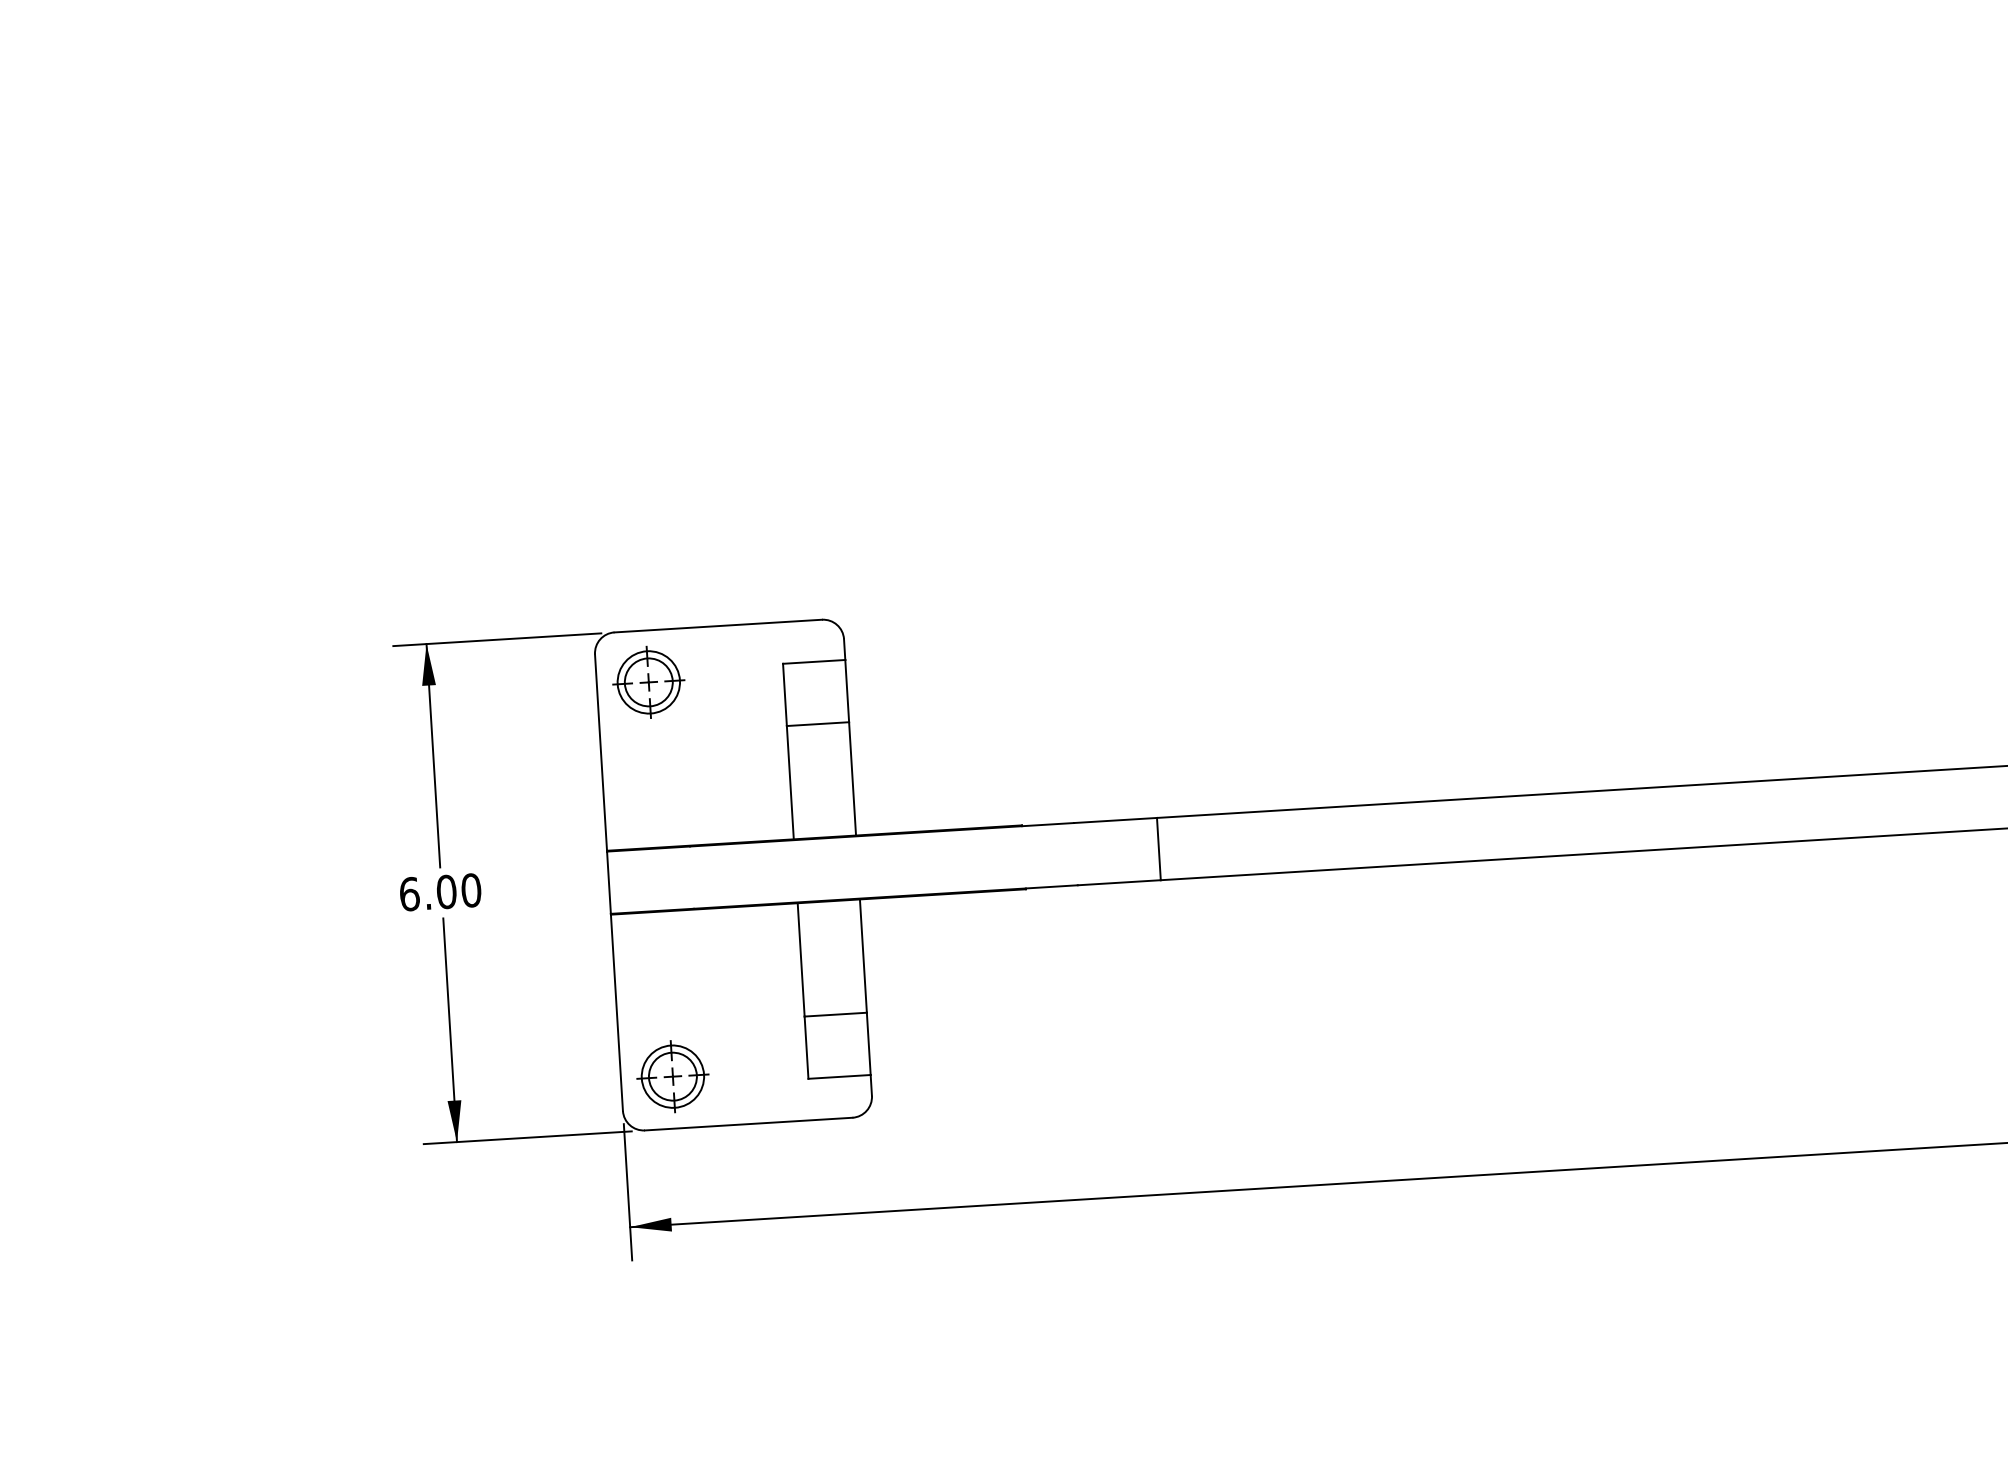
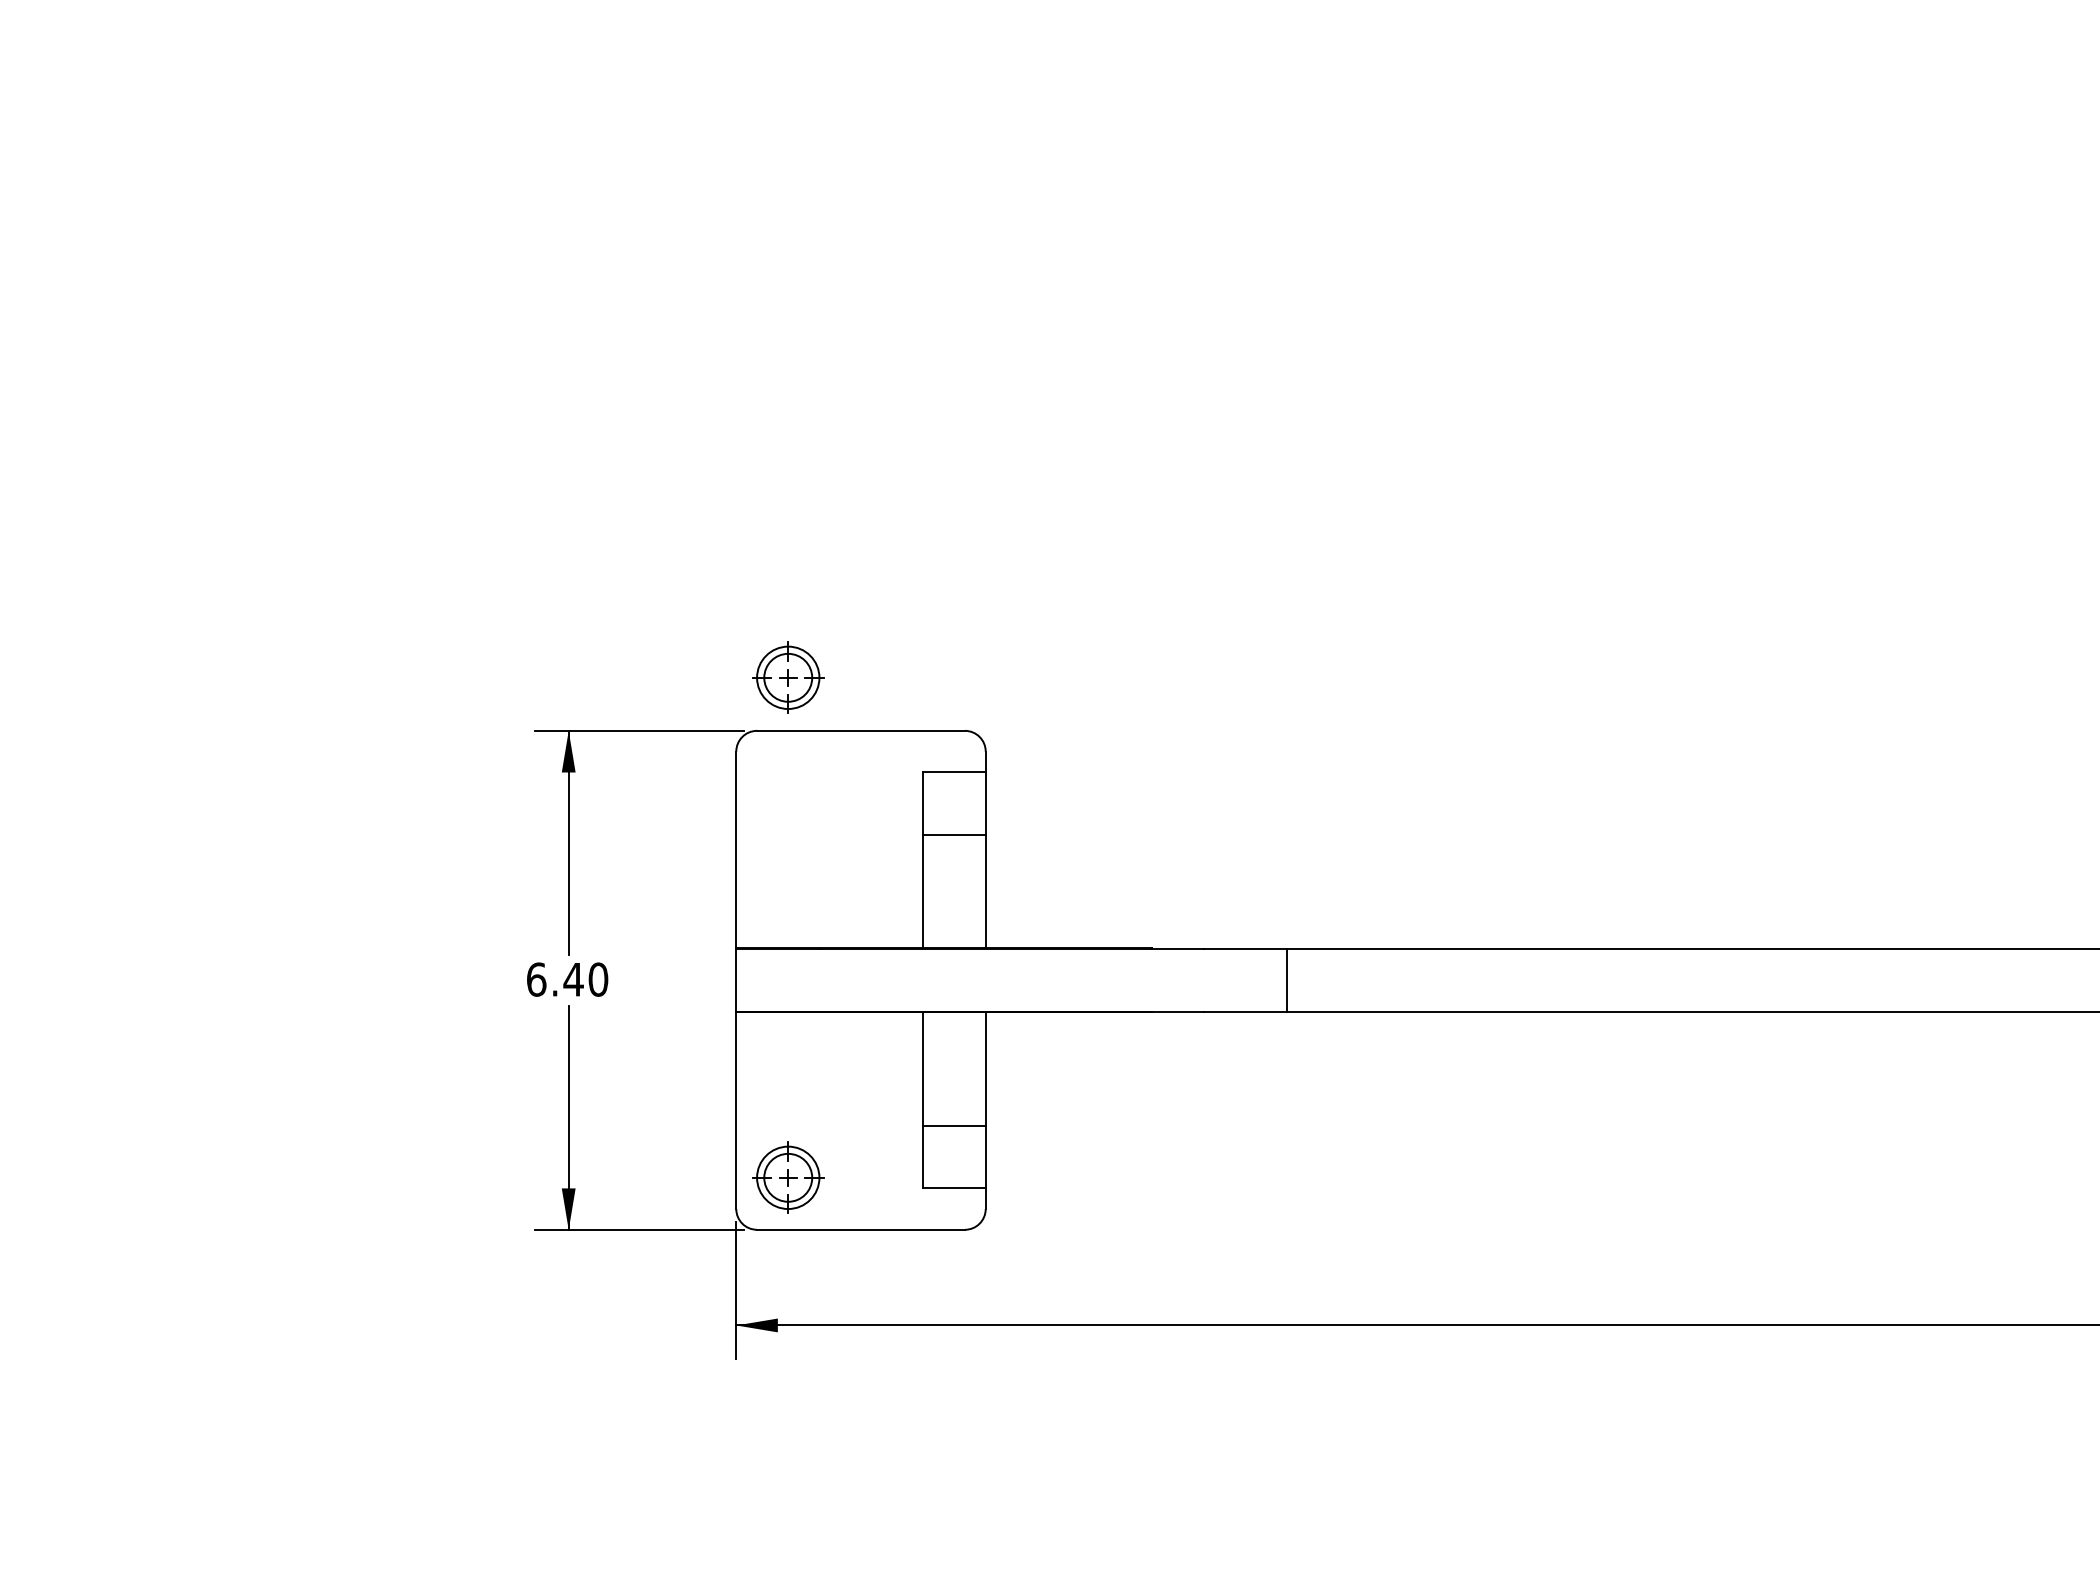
part: (649, 682) -> (788, 677), moved
text: (446, 891) -> (573, 979), 6.00 -> 6.40

